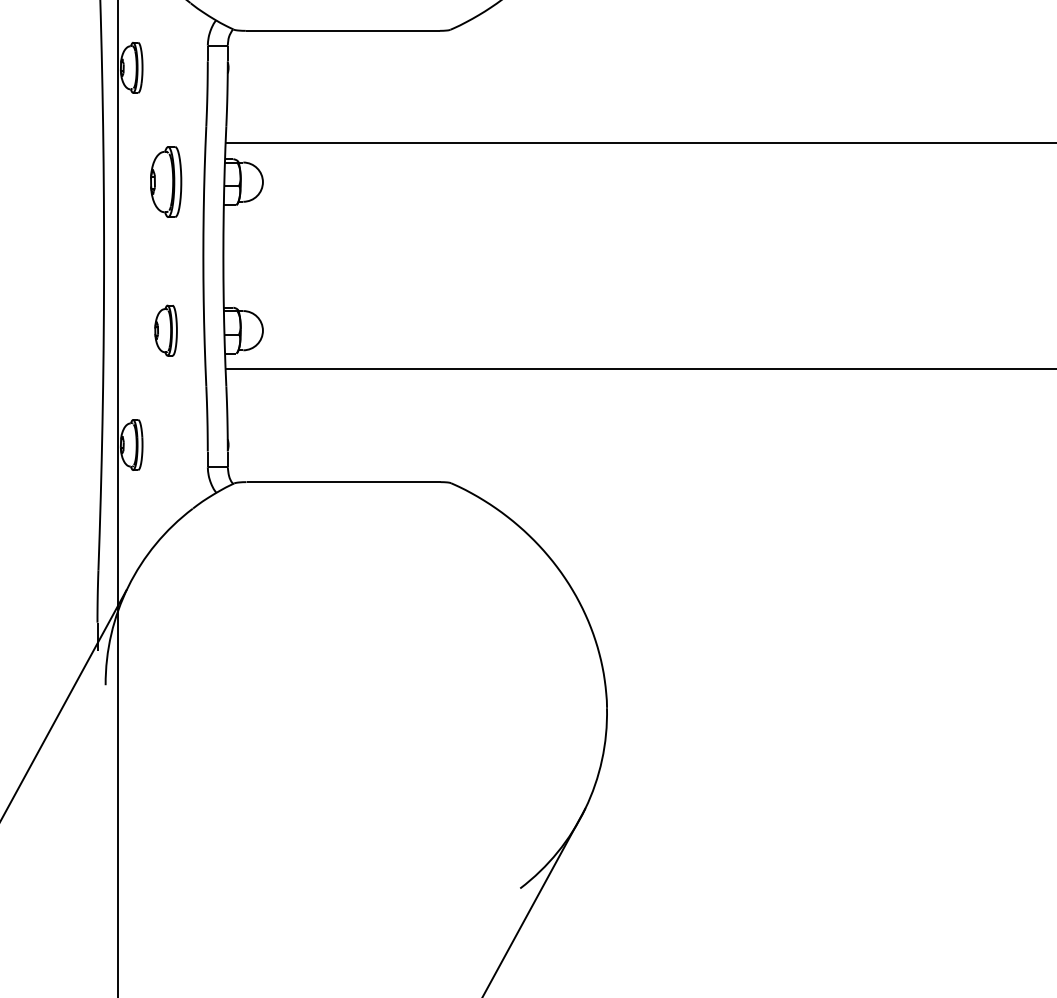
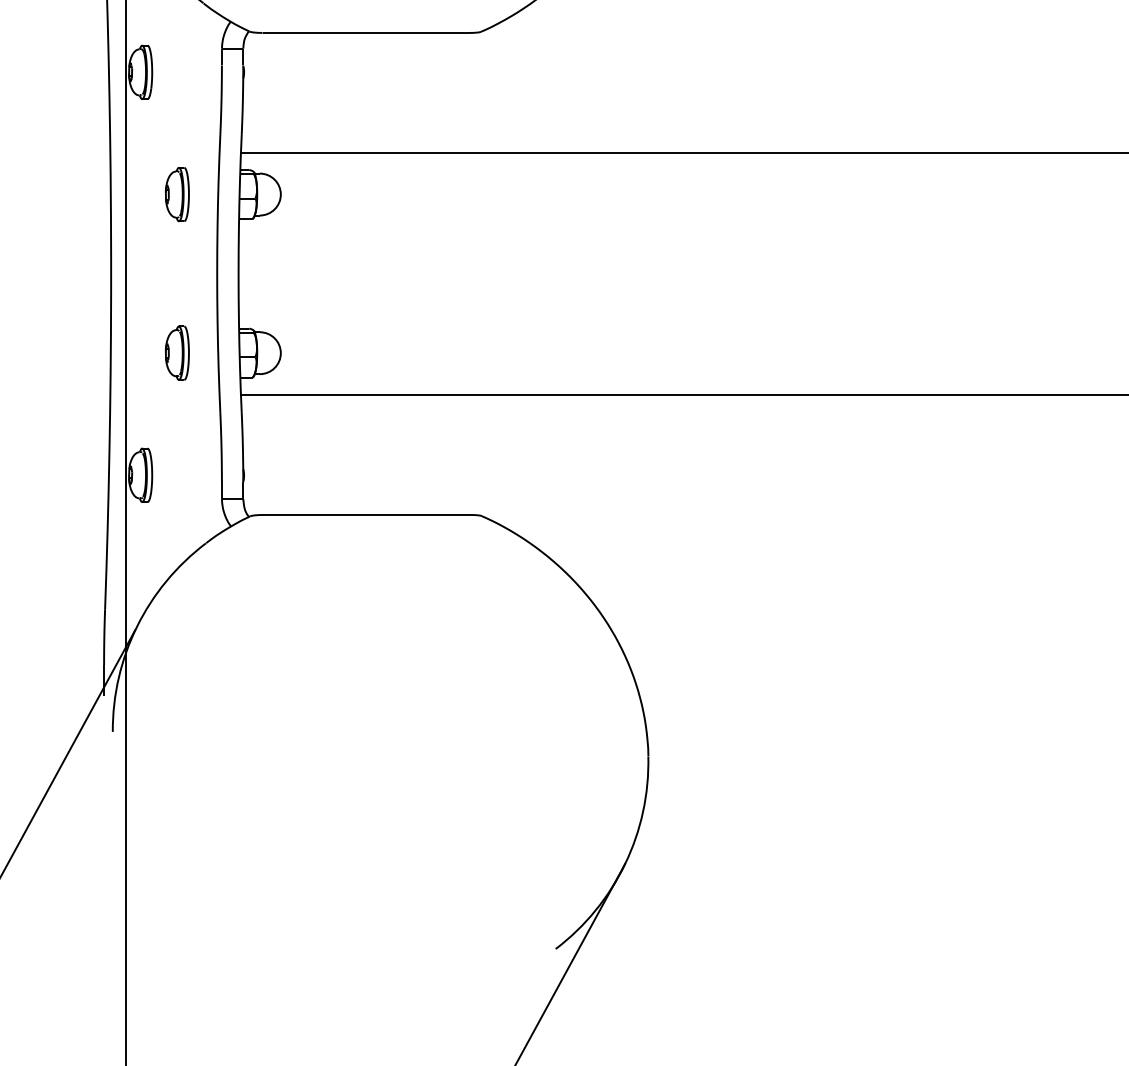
part: (165, 182) -> (176, 194), size x0.71

